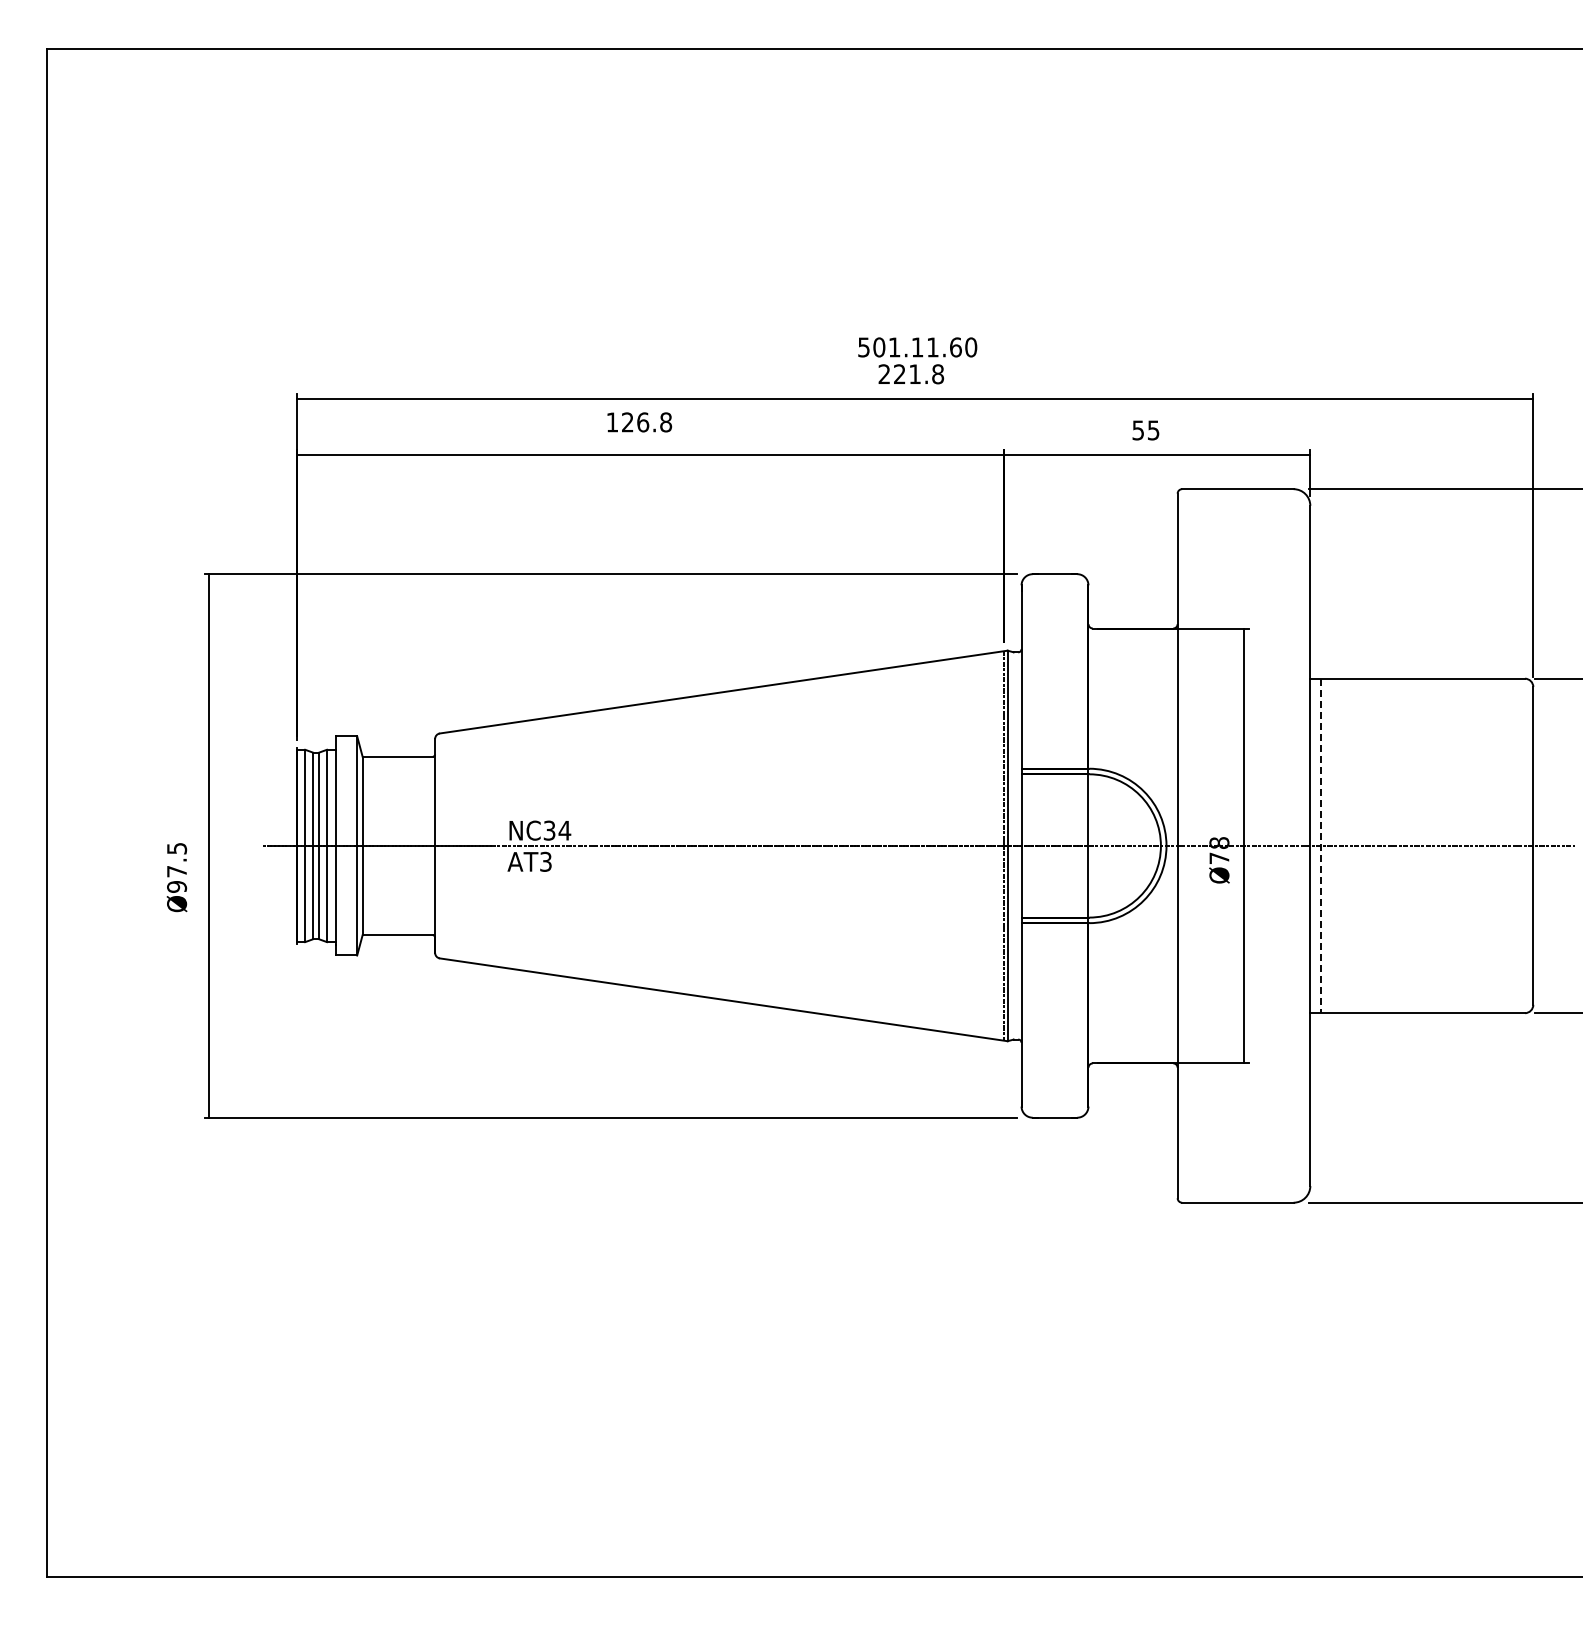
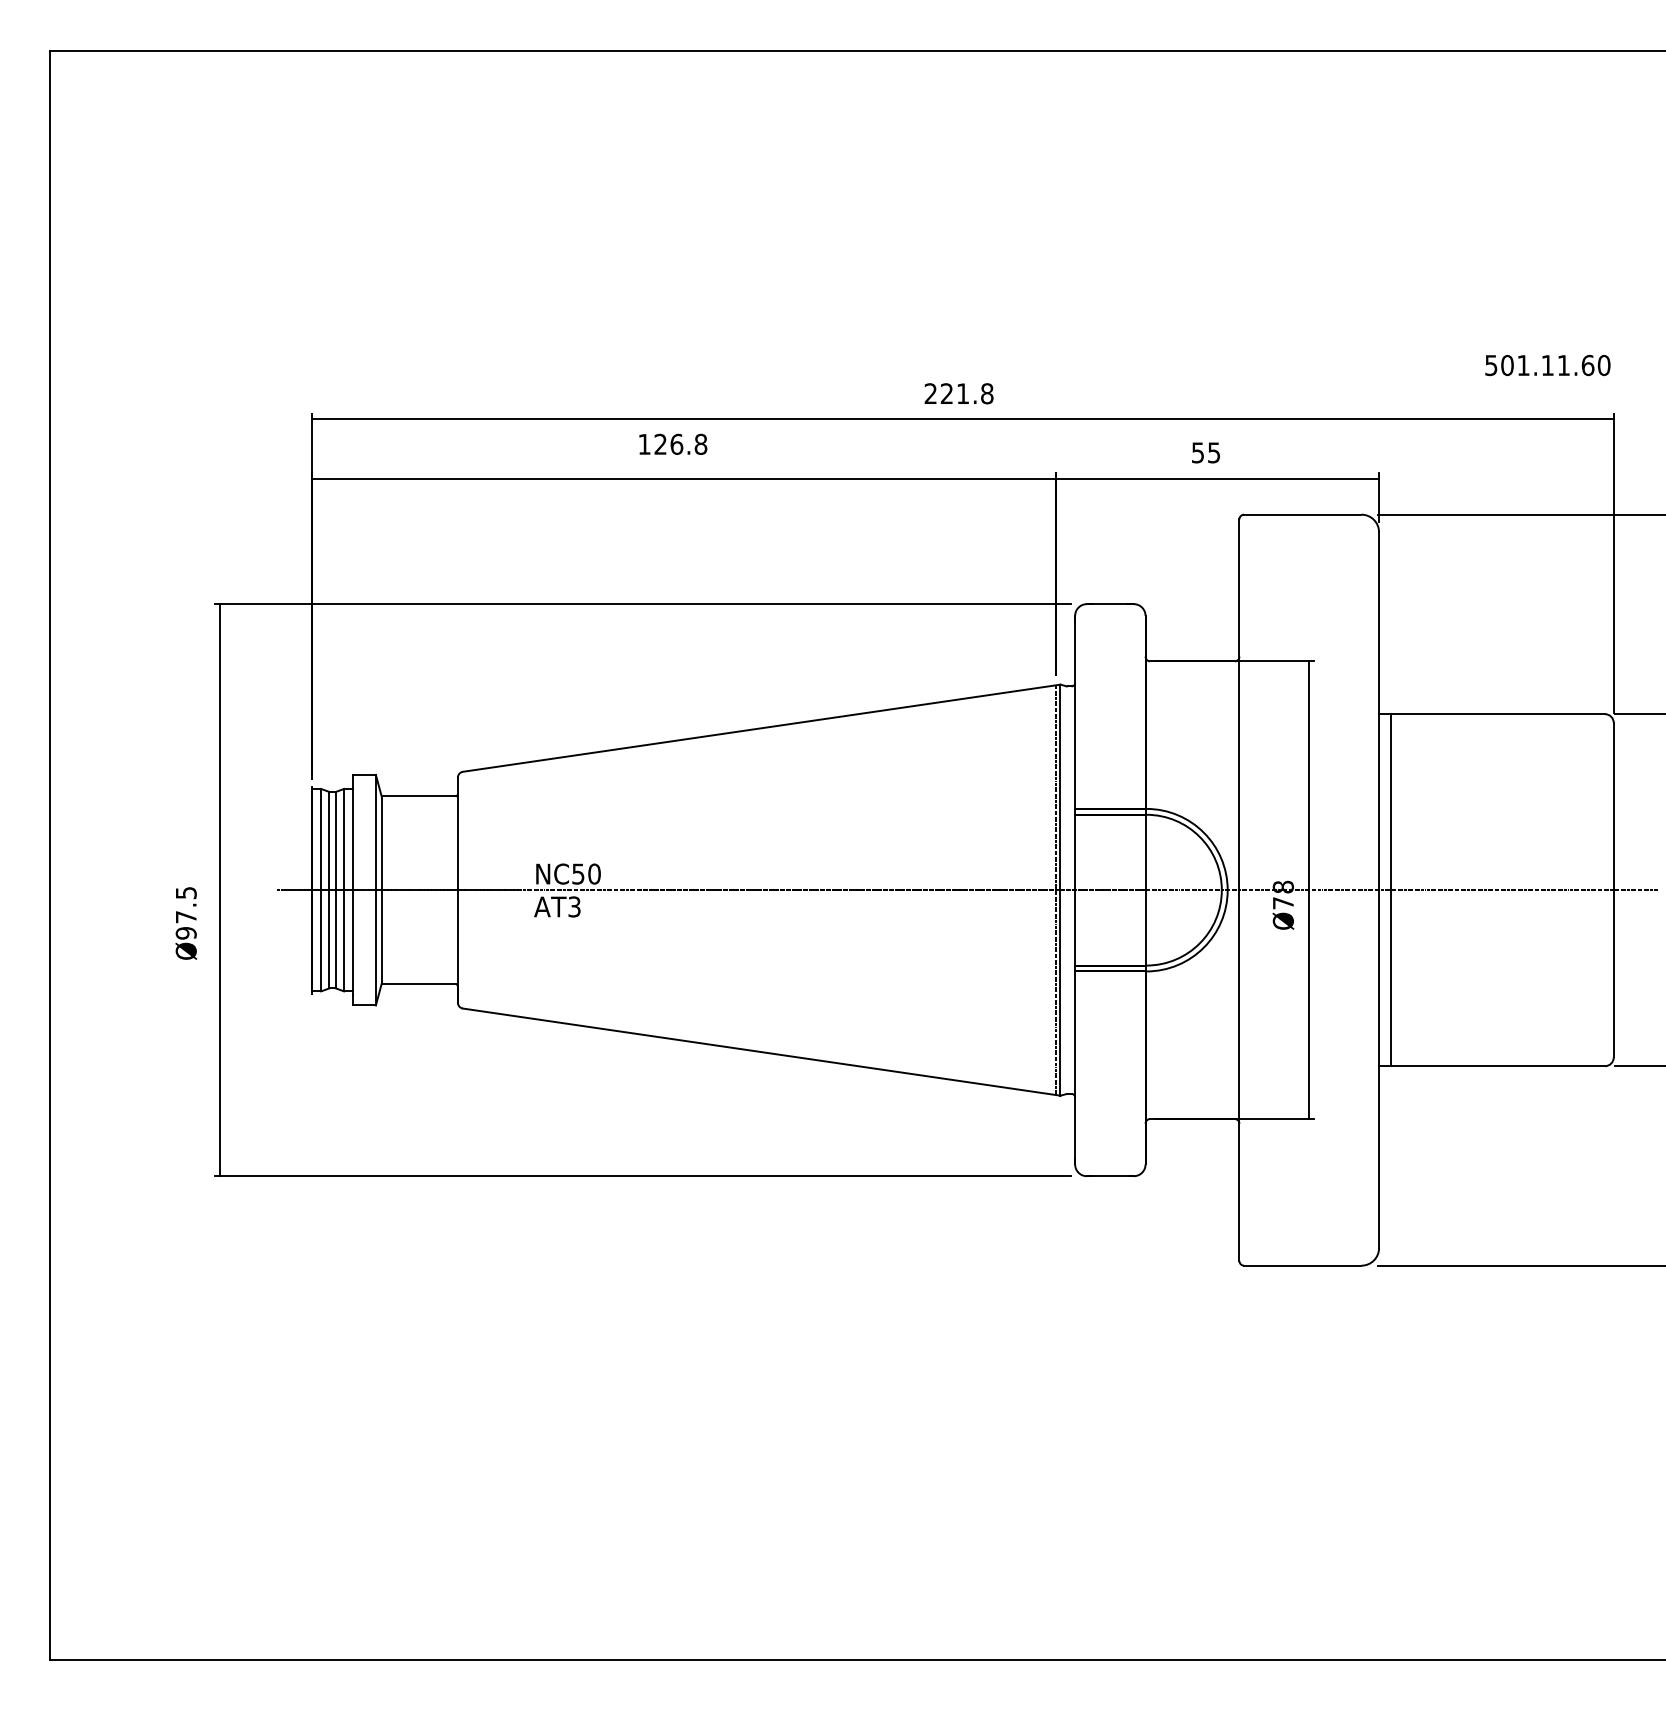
text: (917, 347) -> (1547, 365), moved
text: (557, 830) -> (586, 873), NC34 -> NC50
line: (1321, 846) -> (1390, 890), dashed -> solid

